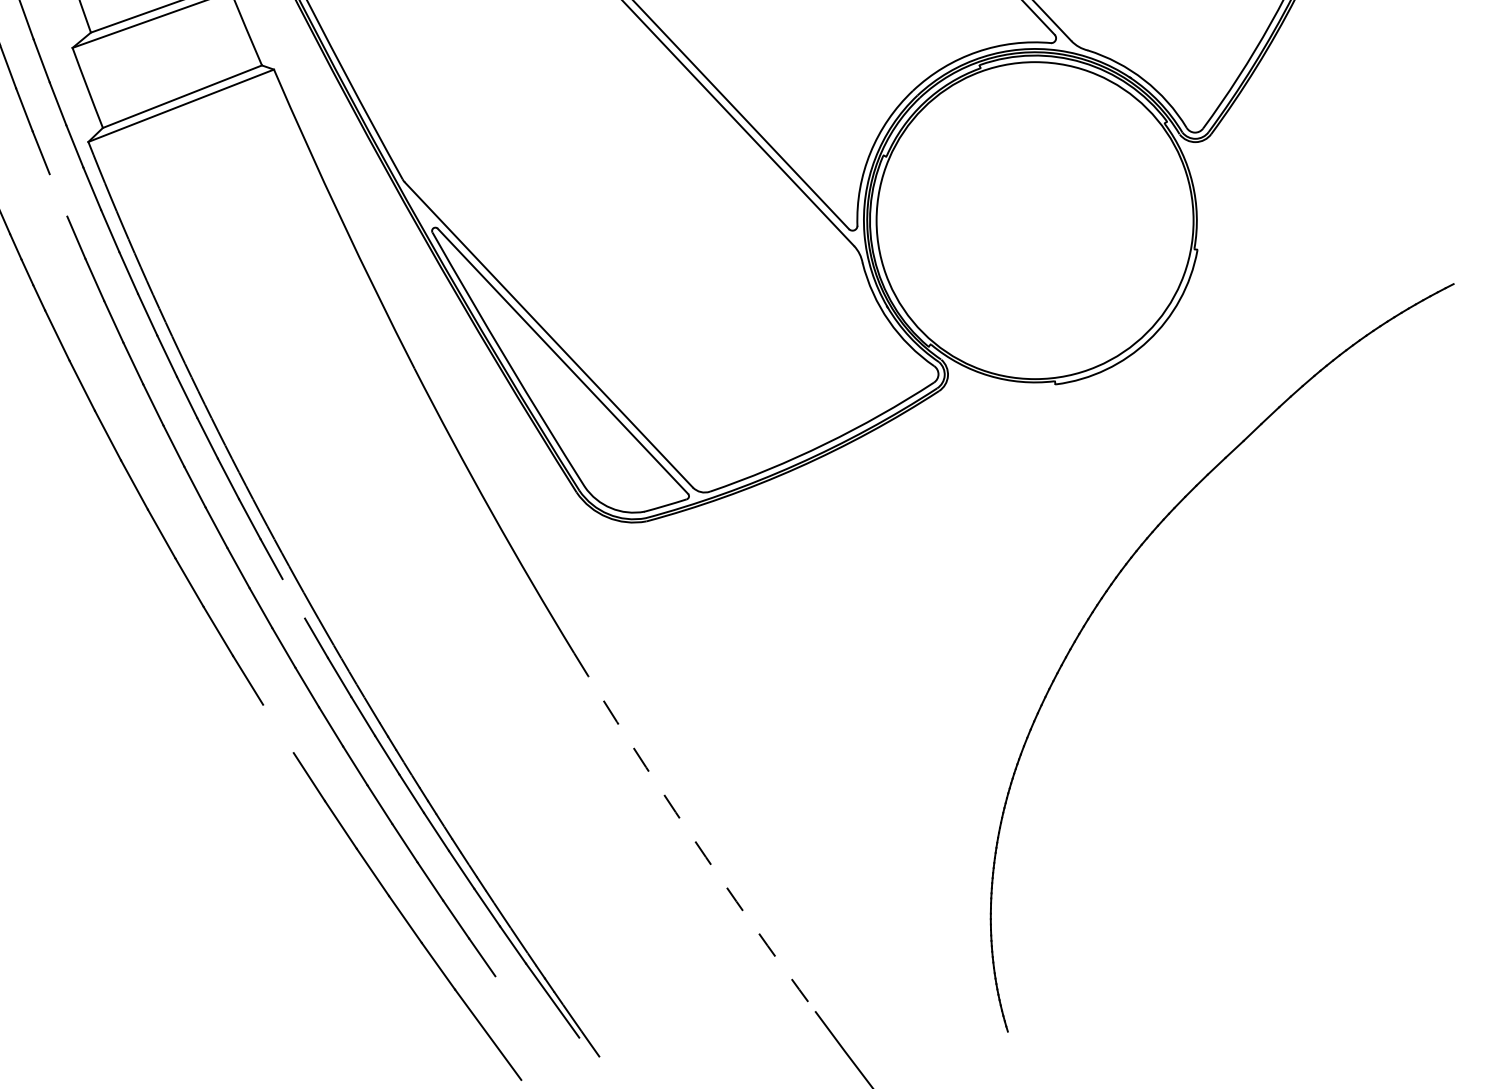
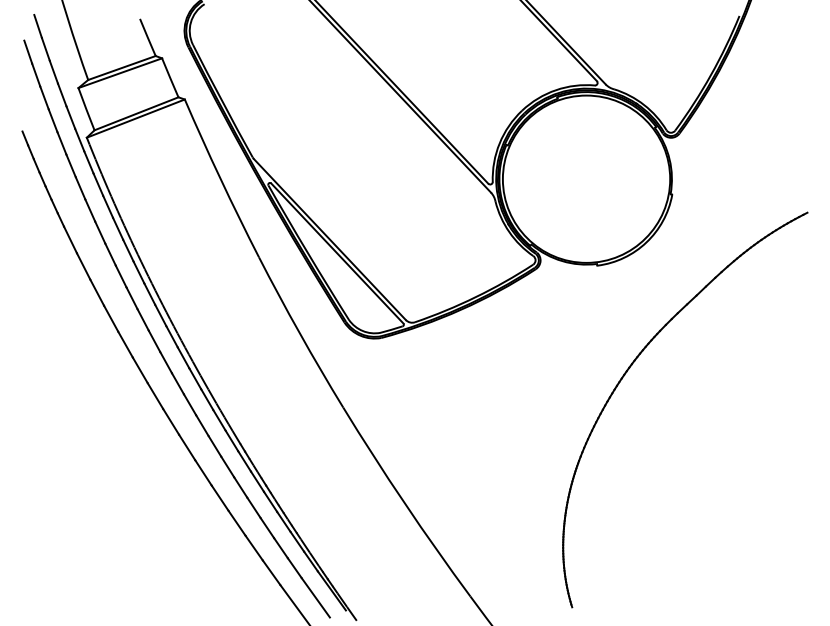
line: (57, 194) -> (70, 165), added
line: (294, 598) -> (195, 378), added
line: (279, 728) -> (187, 447), added
arc: (690, 834) -> (404, 503), dashed -> solid
line: (521, 1013) -> (315, 597), added

